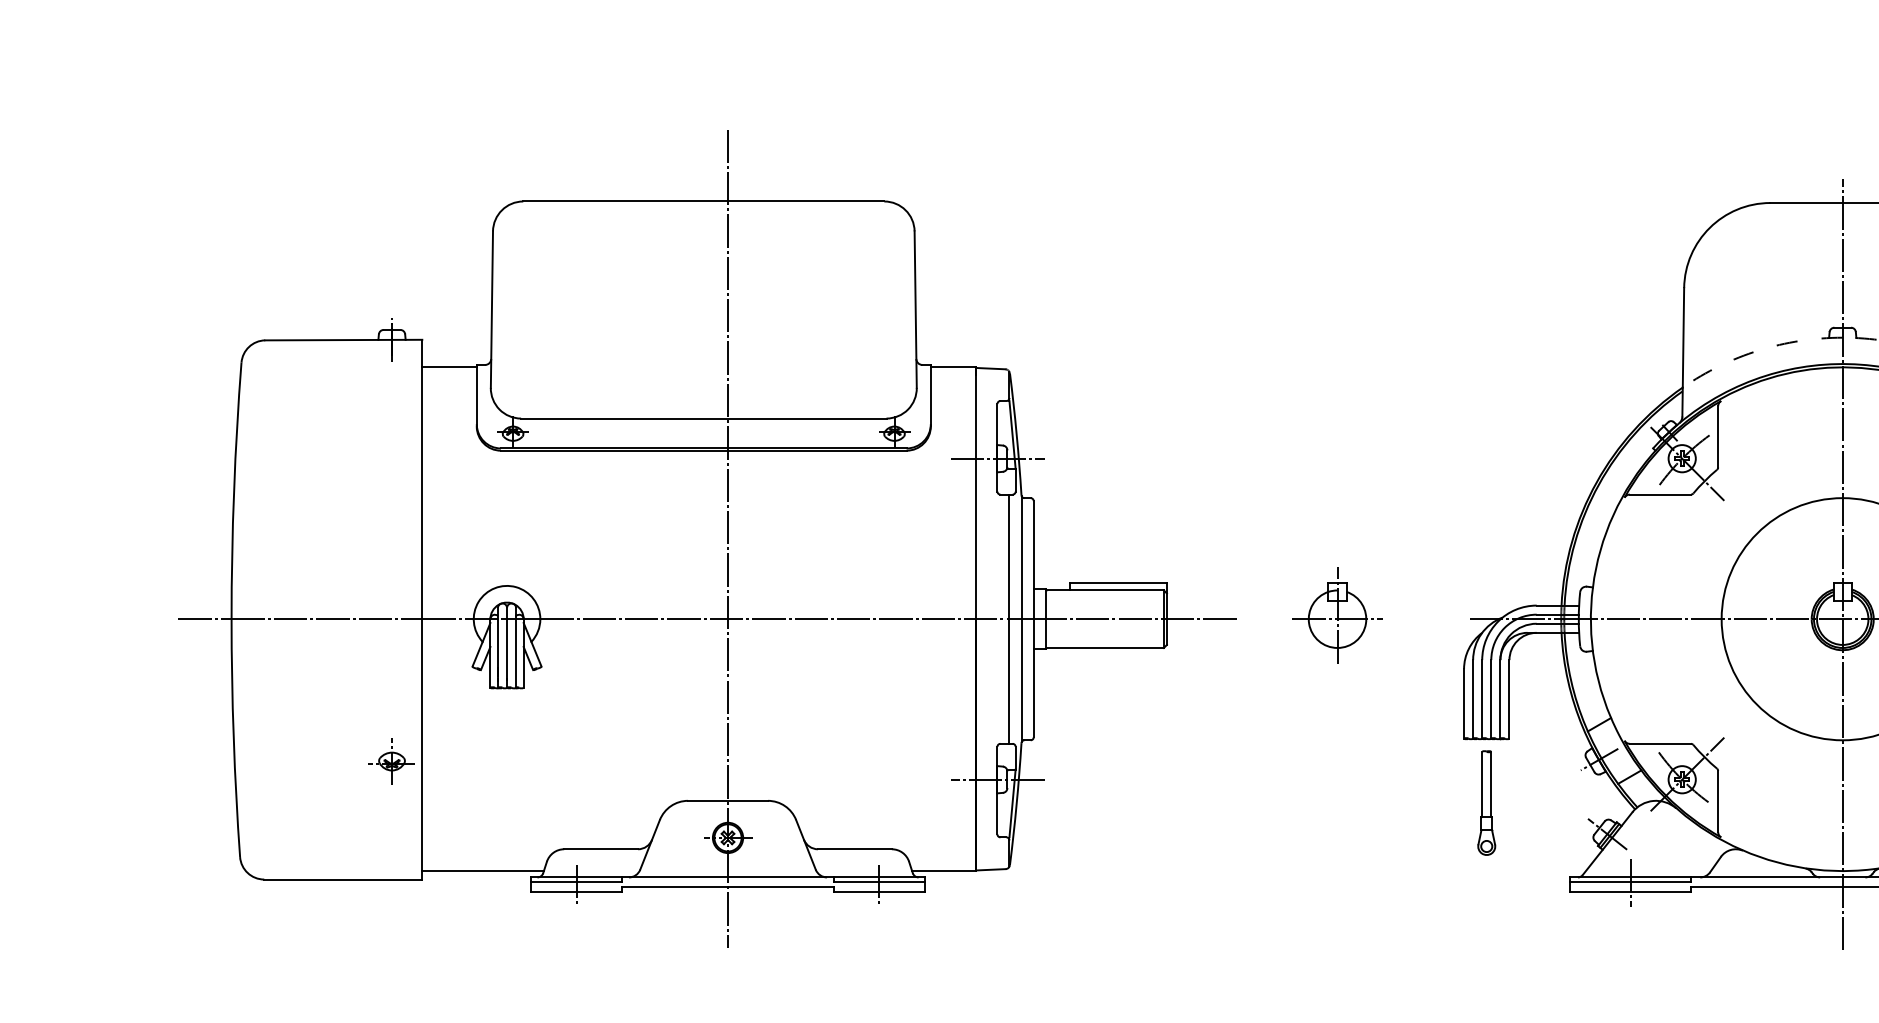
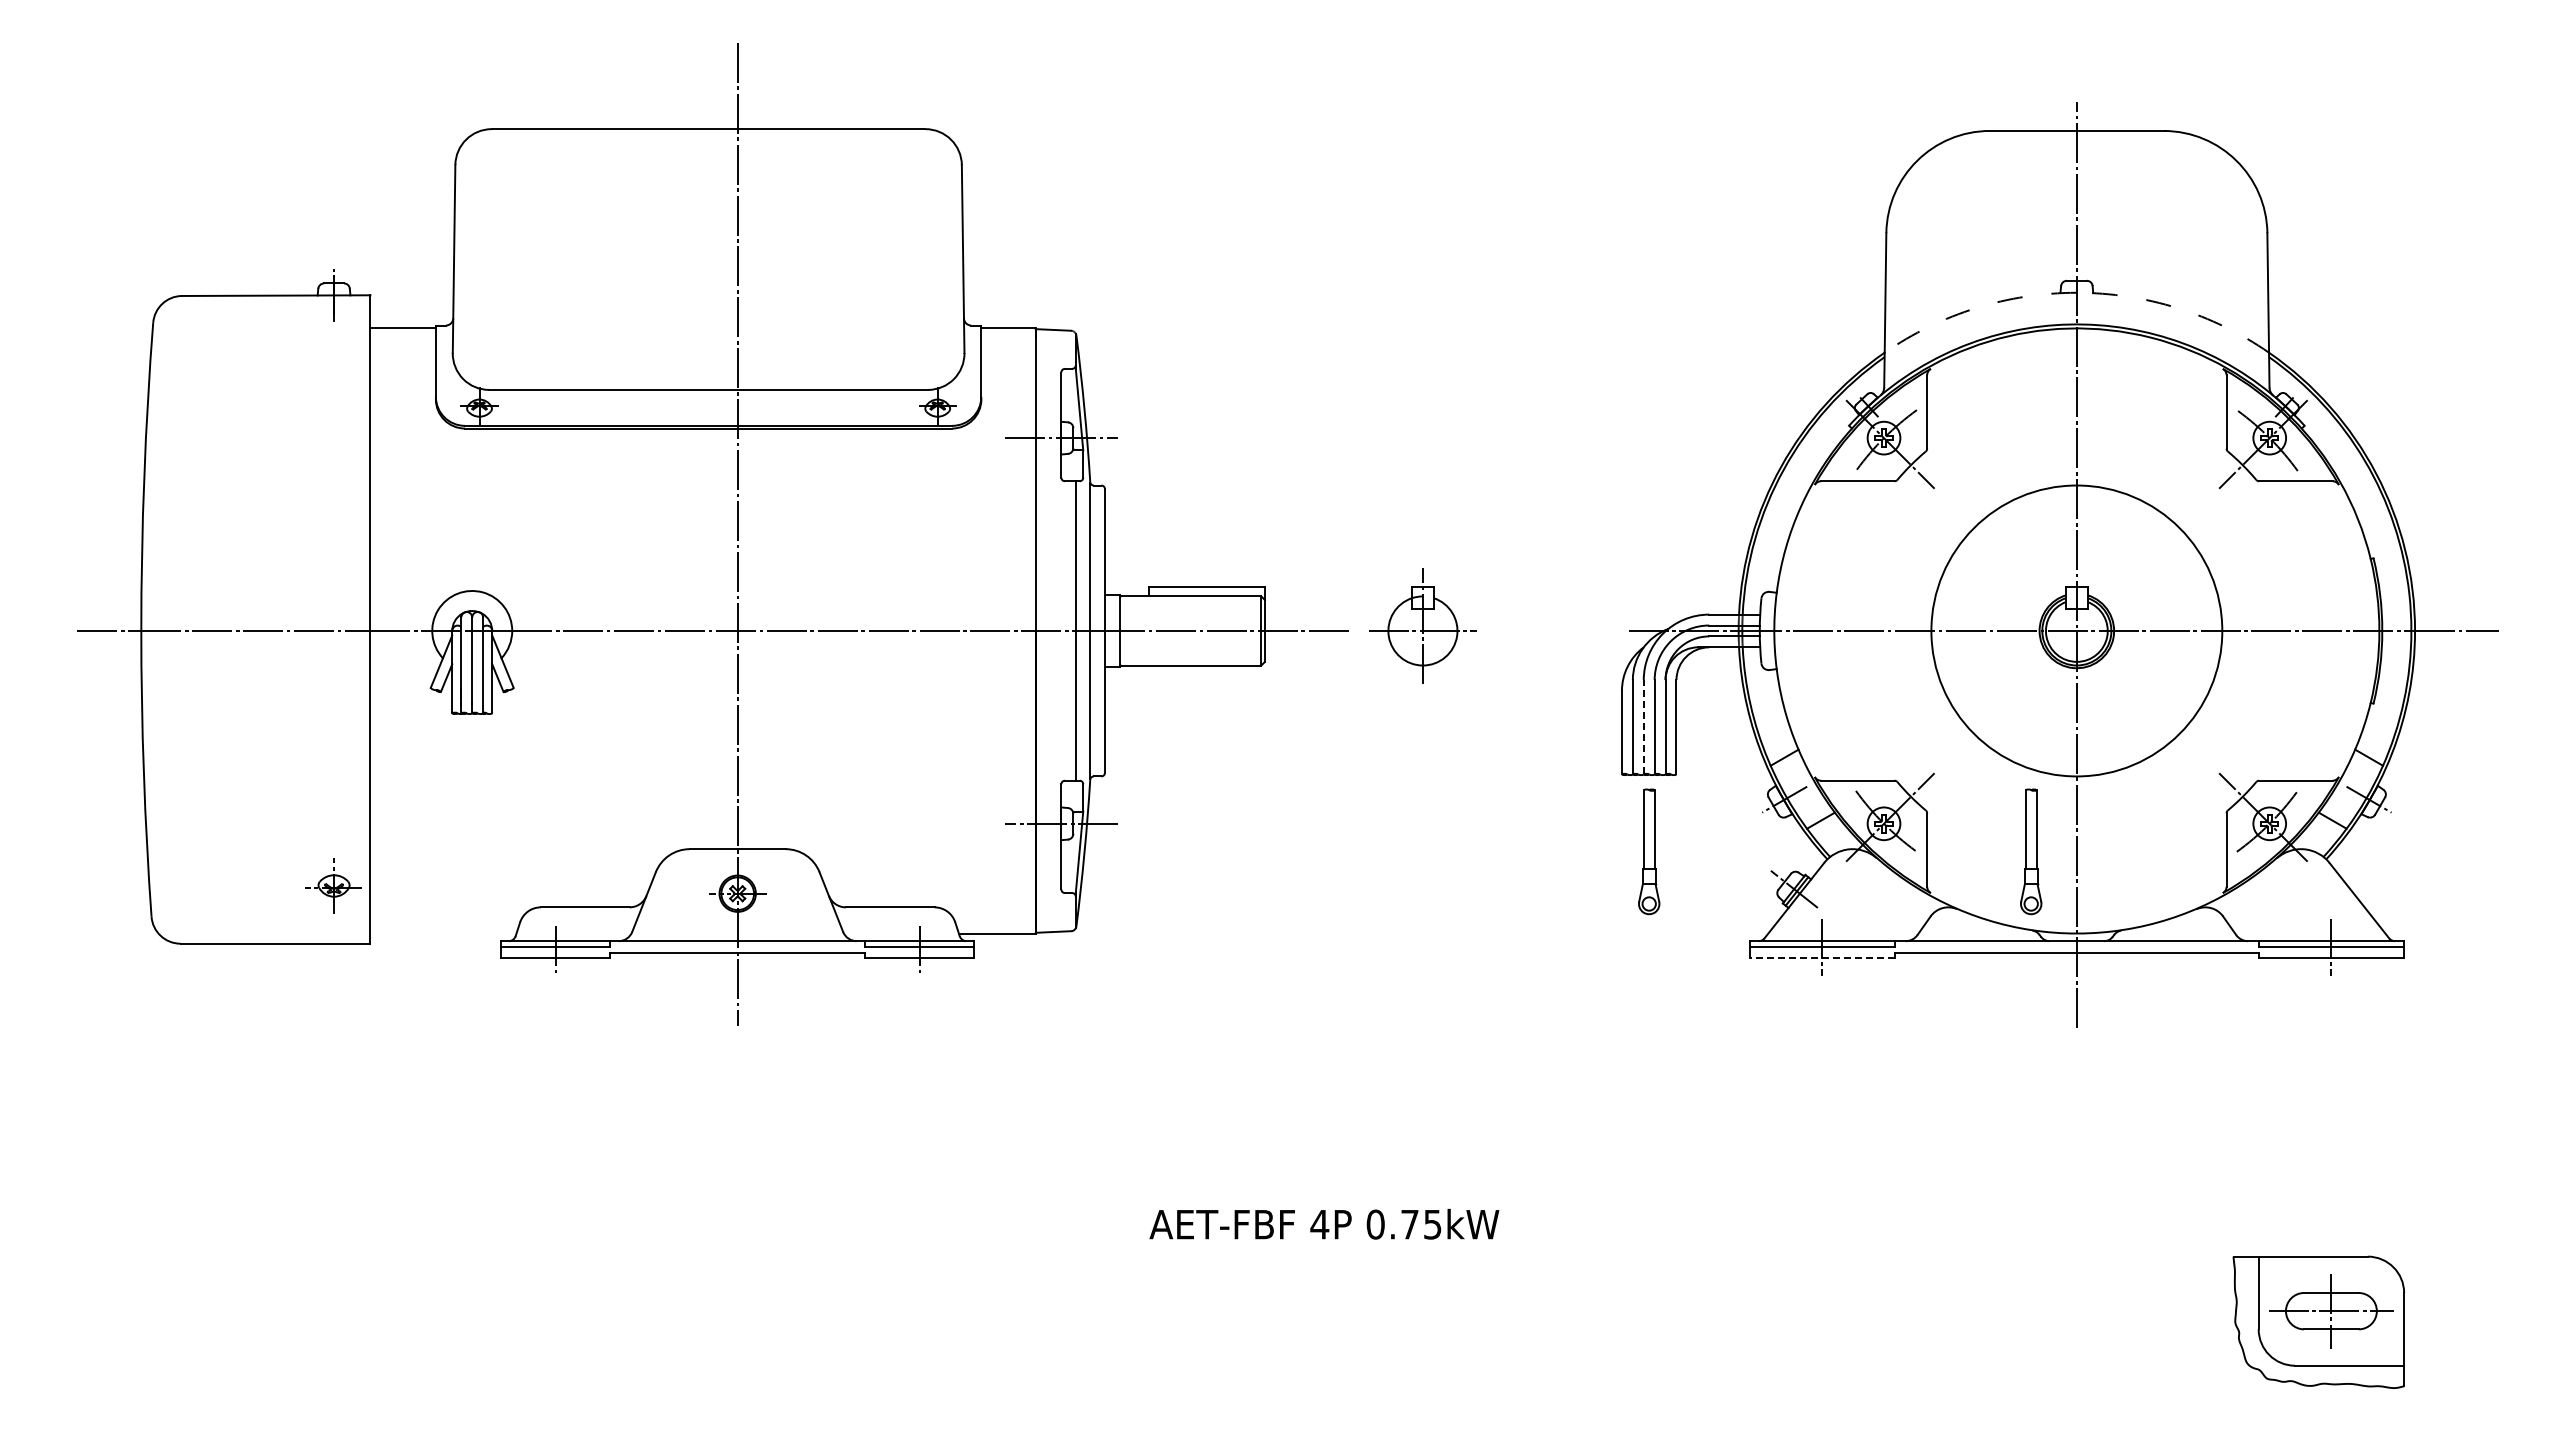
part: (1337, 614) -> (1422, 625), moved
line: (1482, 698) -> (1643, 726), solid -> dashed
part: (391, 761) -> (333, 885), moved
part: (1804, 802) -> (2031, 851), added
line: (483, 871) -> (443, 933), removed
line: (1631, 891) -> (1822, 958), solid -> dashed

